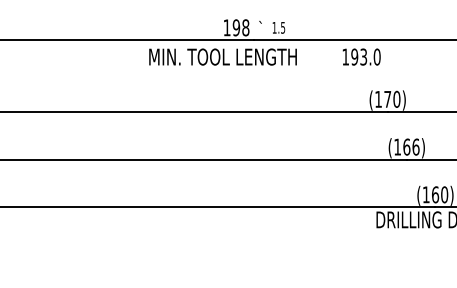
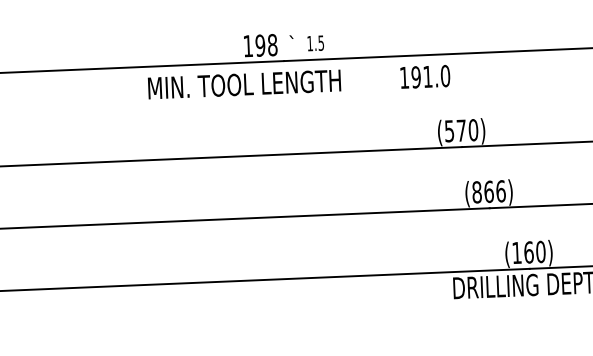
text: (363, 56) -> (427, 76), 193.0 -> 191.0
text: (378, 99) -> (449, 131), (170) -> (570)
text: (397, 146) -> (476, 191), (166) -> (866)

